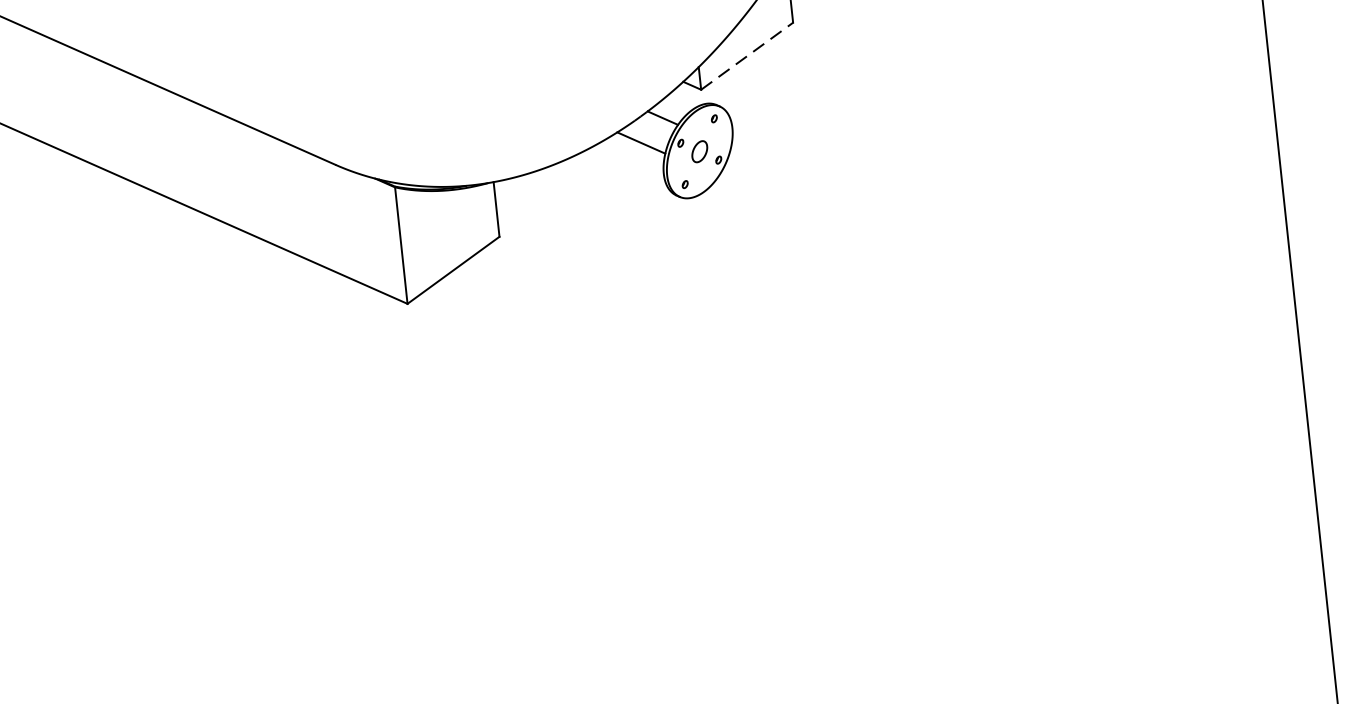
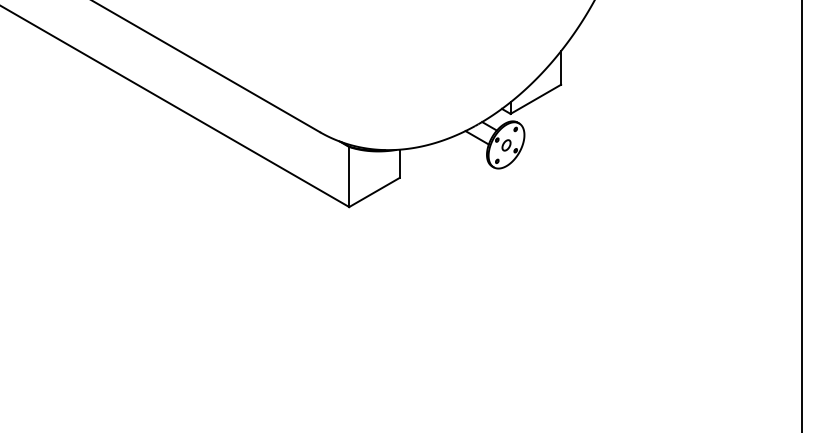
line: (748, 56) -> (536, 99), dashed -> solid

